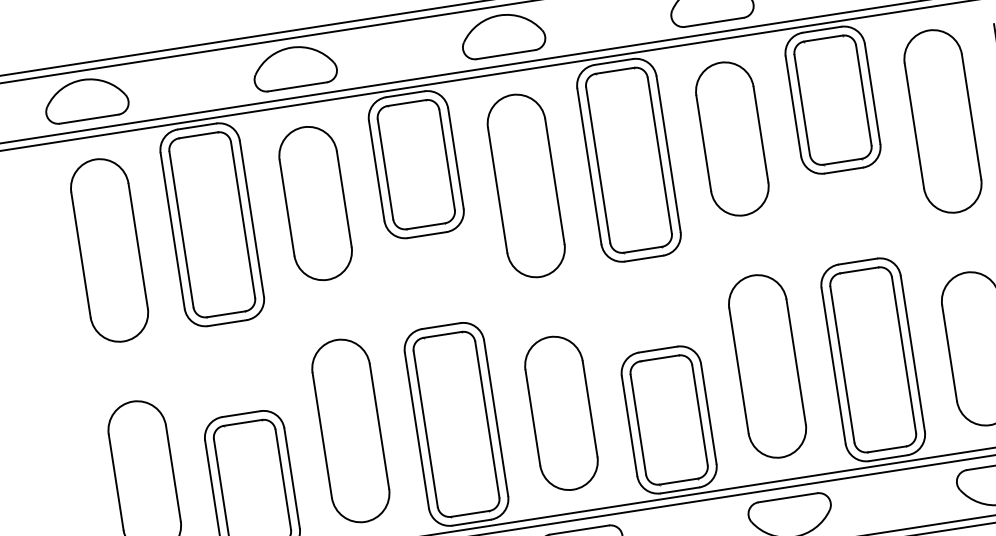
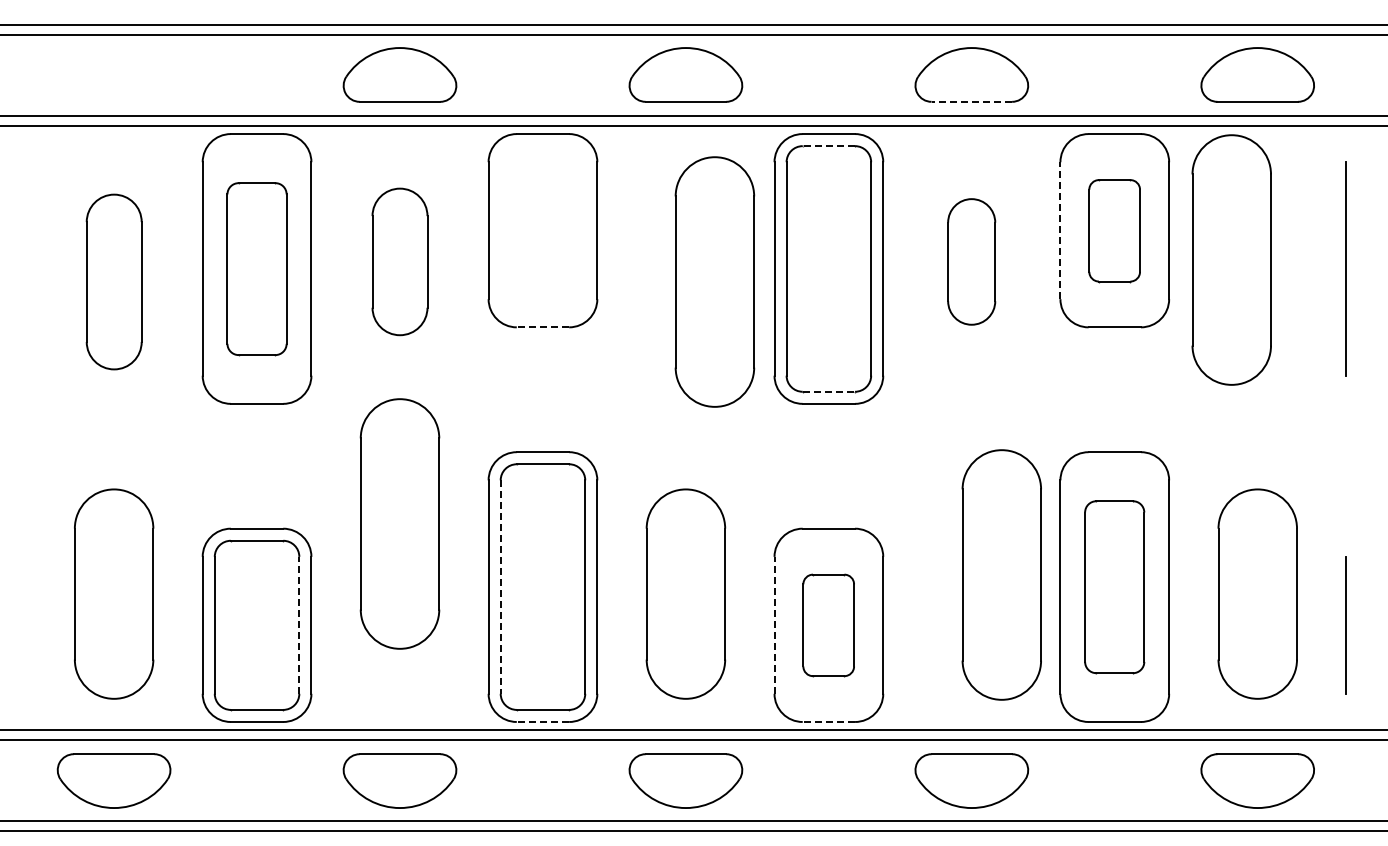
line: (714, 22) -> (971, 101), solid -> dashed
line: (614, 71) -> (828, 146), solid -> dashed
part: (85, 99) -> (113, 74), removed
part: (832, 100) -> (1114, 230), size x0.6
line: (793, 106) -> (1060, 230), solid -> dashed
part: (942, 121) -> (1231, 259), moved
part: (732, 138) -> (971, 261), size x0.6
part: (415, 164) -> (542, 230), removed
part: (525, 185) -> (714, 281), moved
part: (315, 203) -> (399, 261), size x0.7
part: (211, 225) -> (256, 269), size x0.7
line: (426, 235) -> (542, 327), solid -> dashed
line: (643, 249) -> (829, 391), solid -> dashed
part: (109, 250) -> (114, 281), size x0.7
part: (873, 360) -> (1114, 587), size x0.7
part: (767, 366) -> (1001, 574), moved
part: (668, 420) -> (828, 625), size x0.6
line: (629, 425) -> (774, 624), solid -> dashed
line: (425, 429) -> (500, 587), solid -> dashed
part: (350, 430) -> (399, 523), moved
line: (283, 479) -> (299, 624), solid -> dashed
line: (679, 490) -> (828, 721), solid -> dashed
line: (471, 522) -> (542, 721), solid -> dashed

